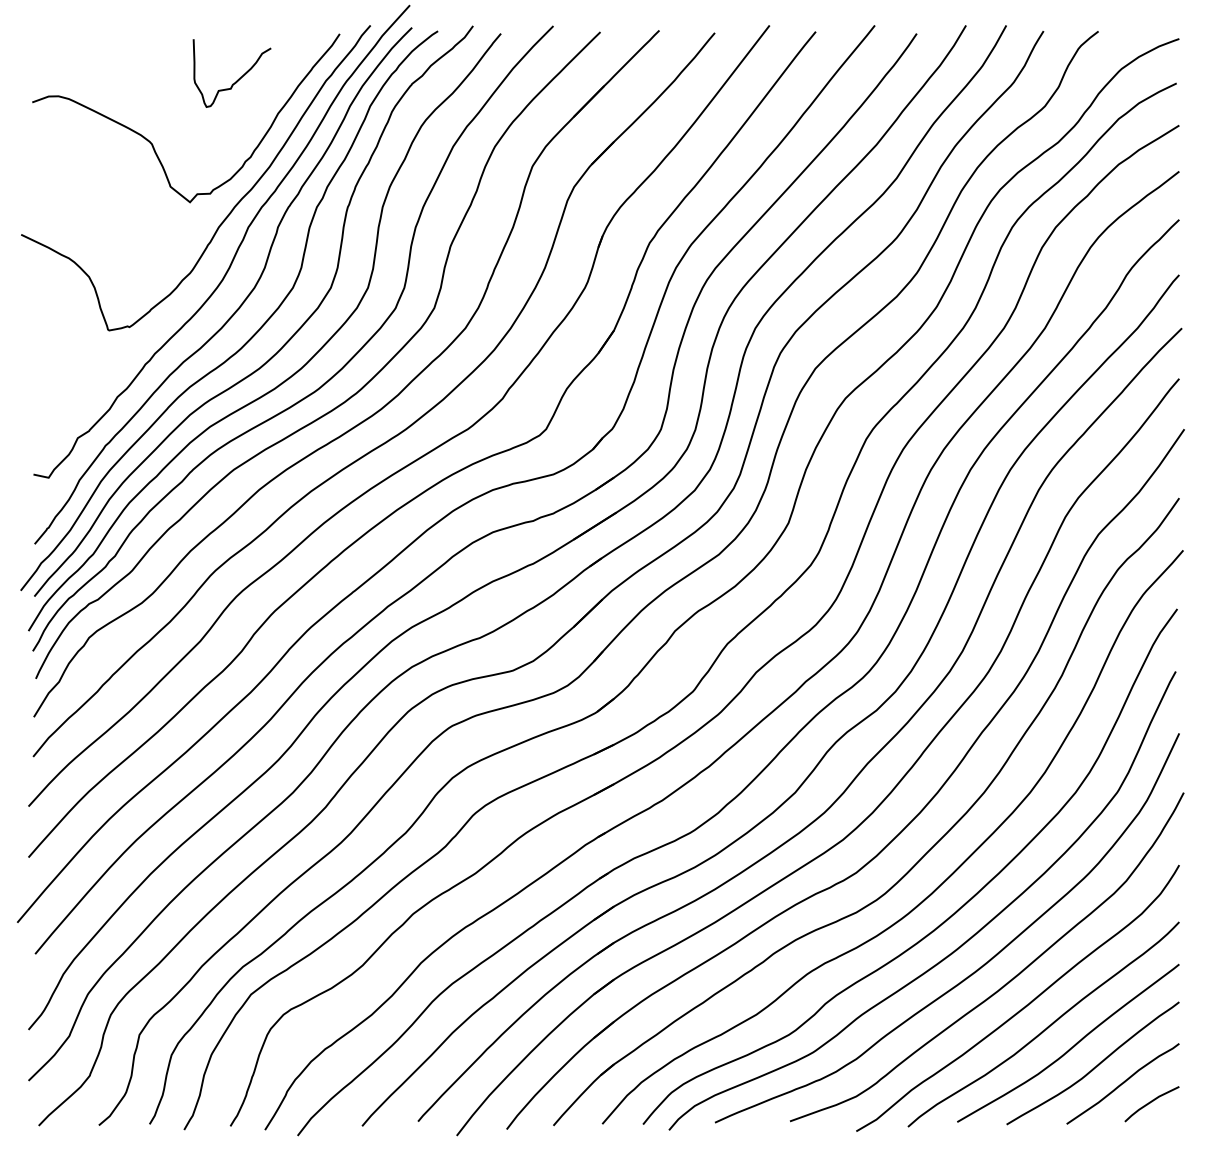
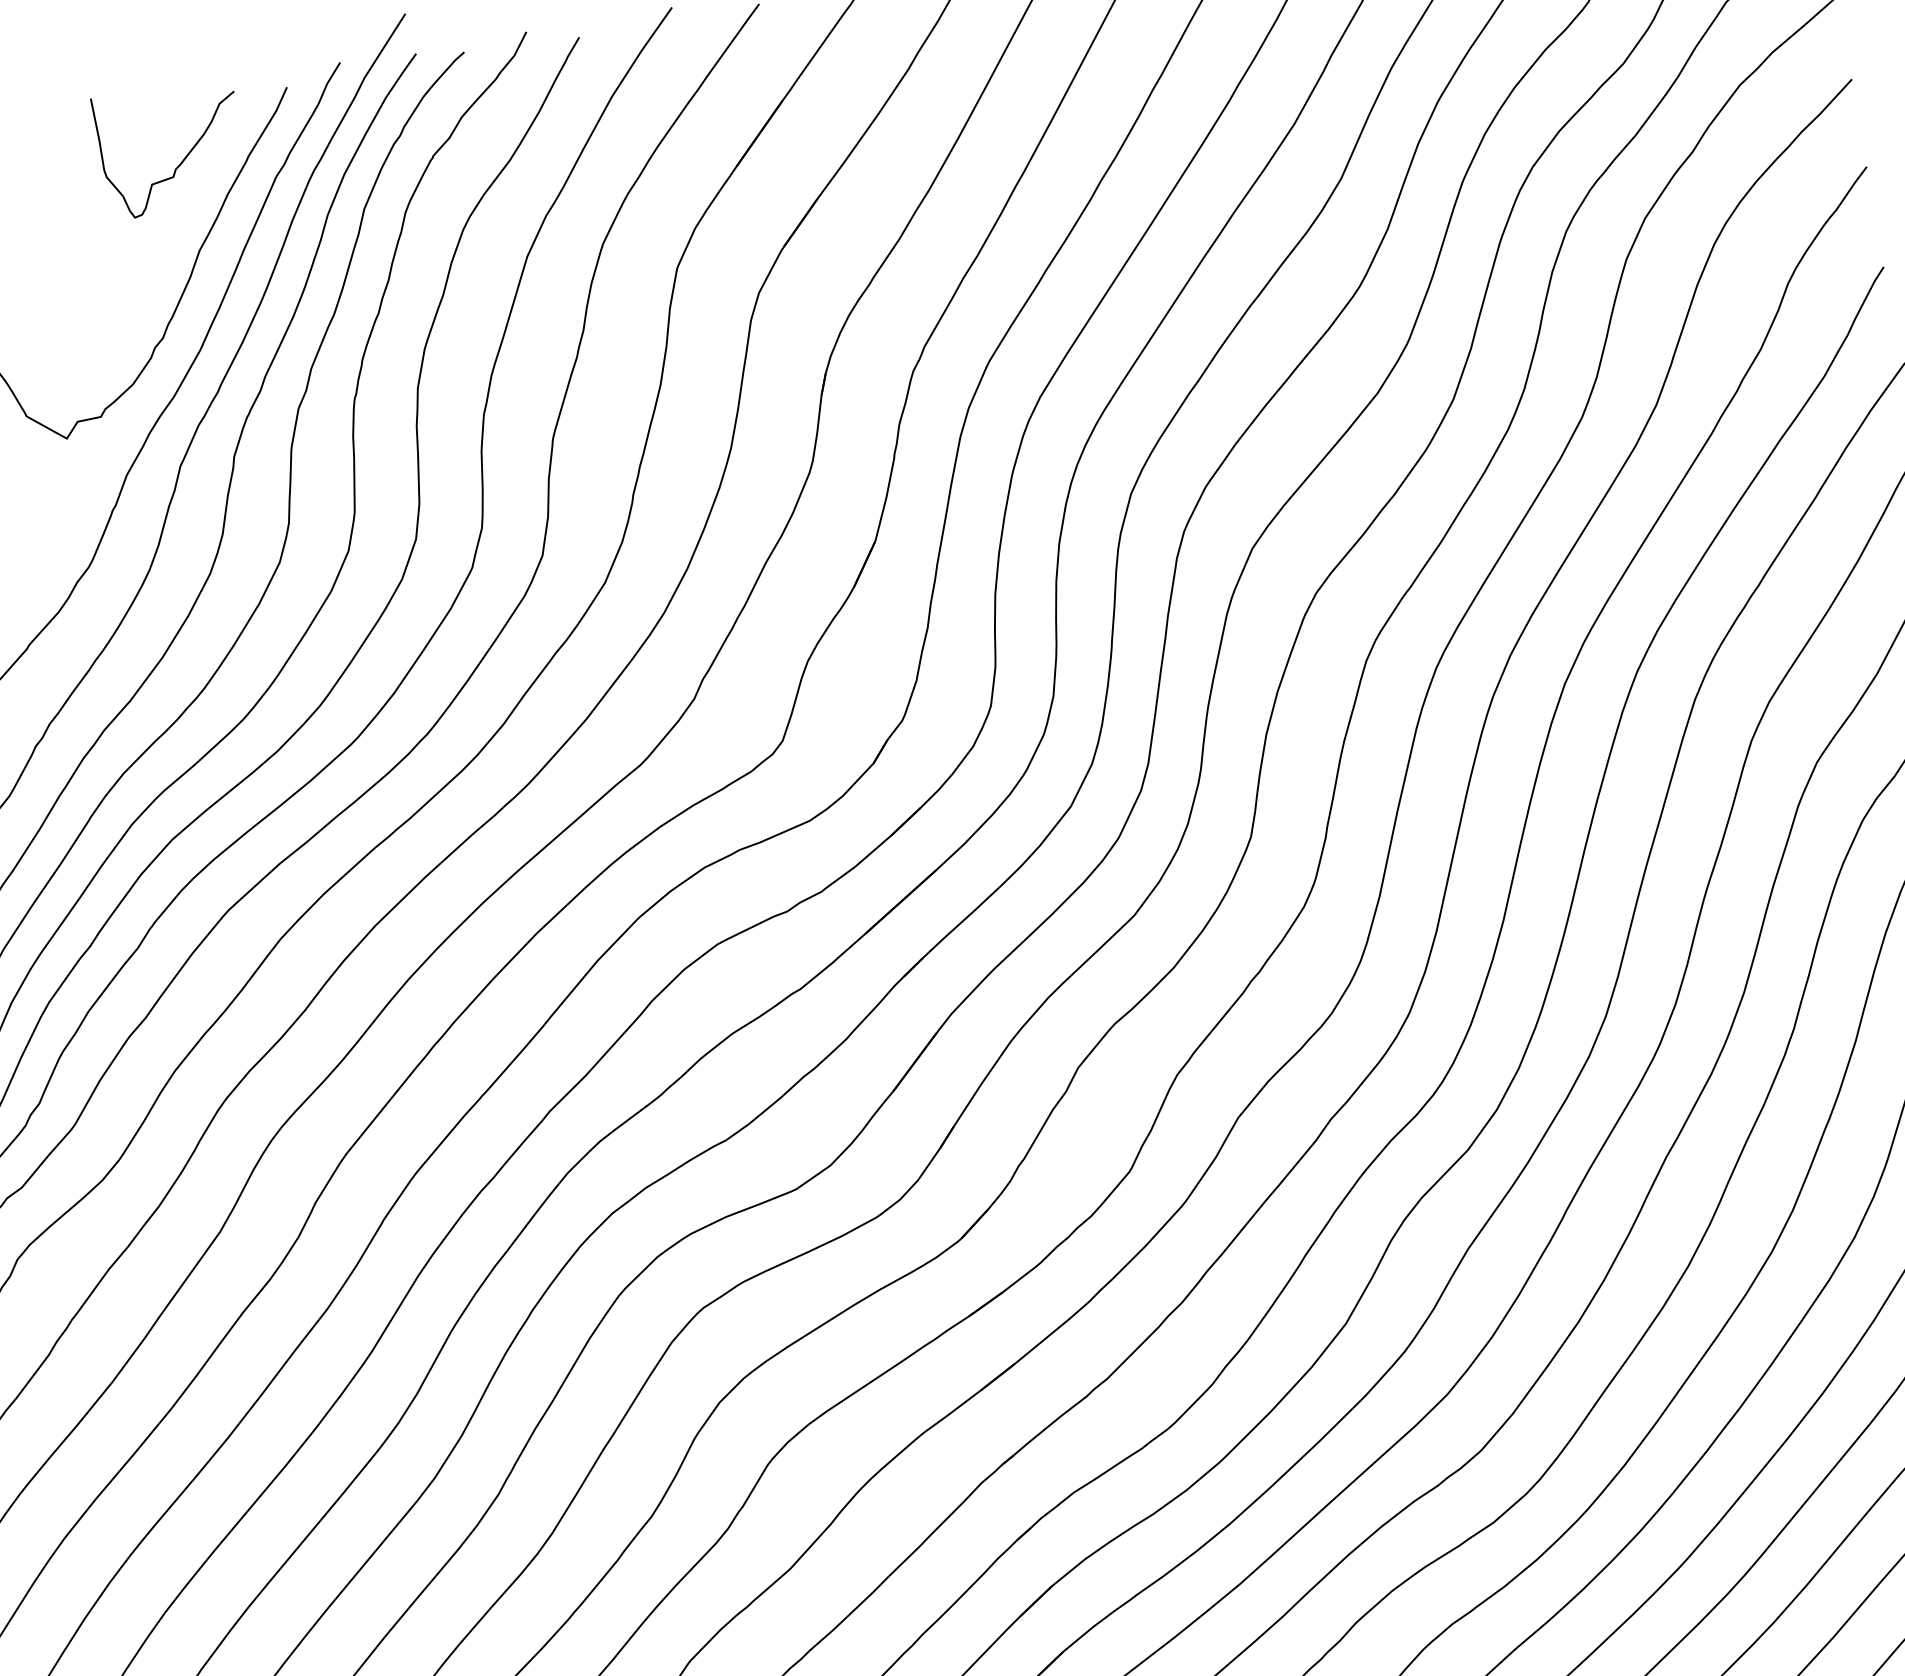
curve: (237, 79) -> (182, 158), moved

